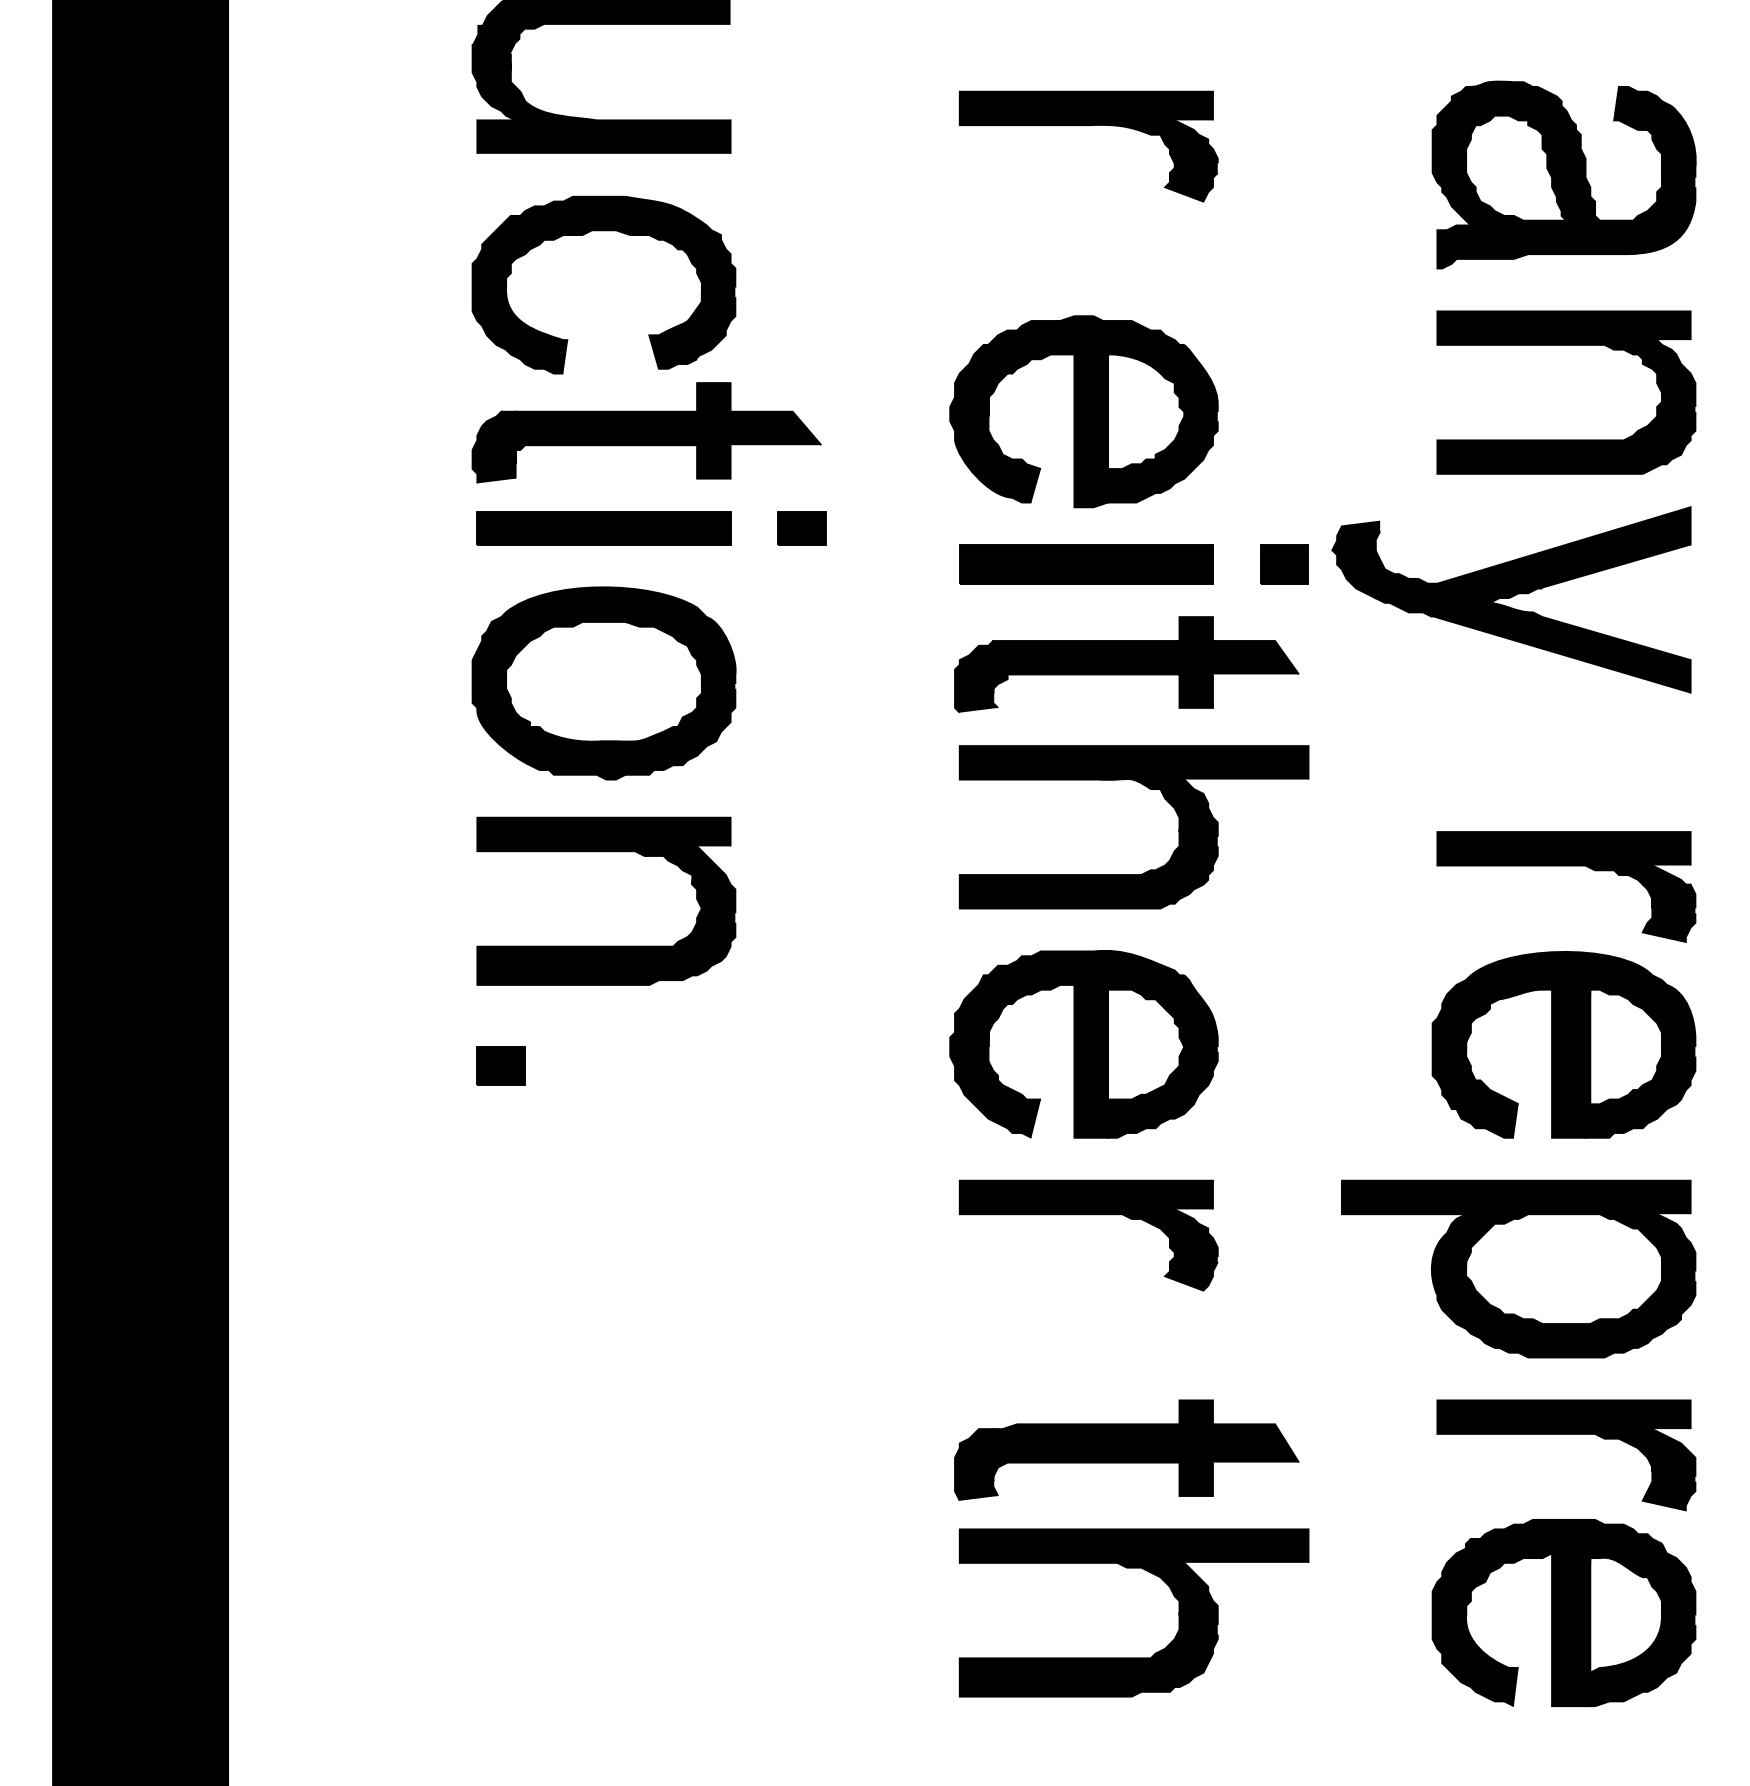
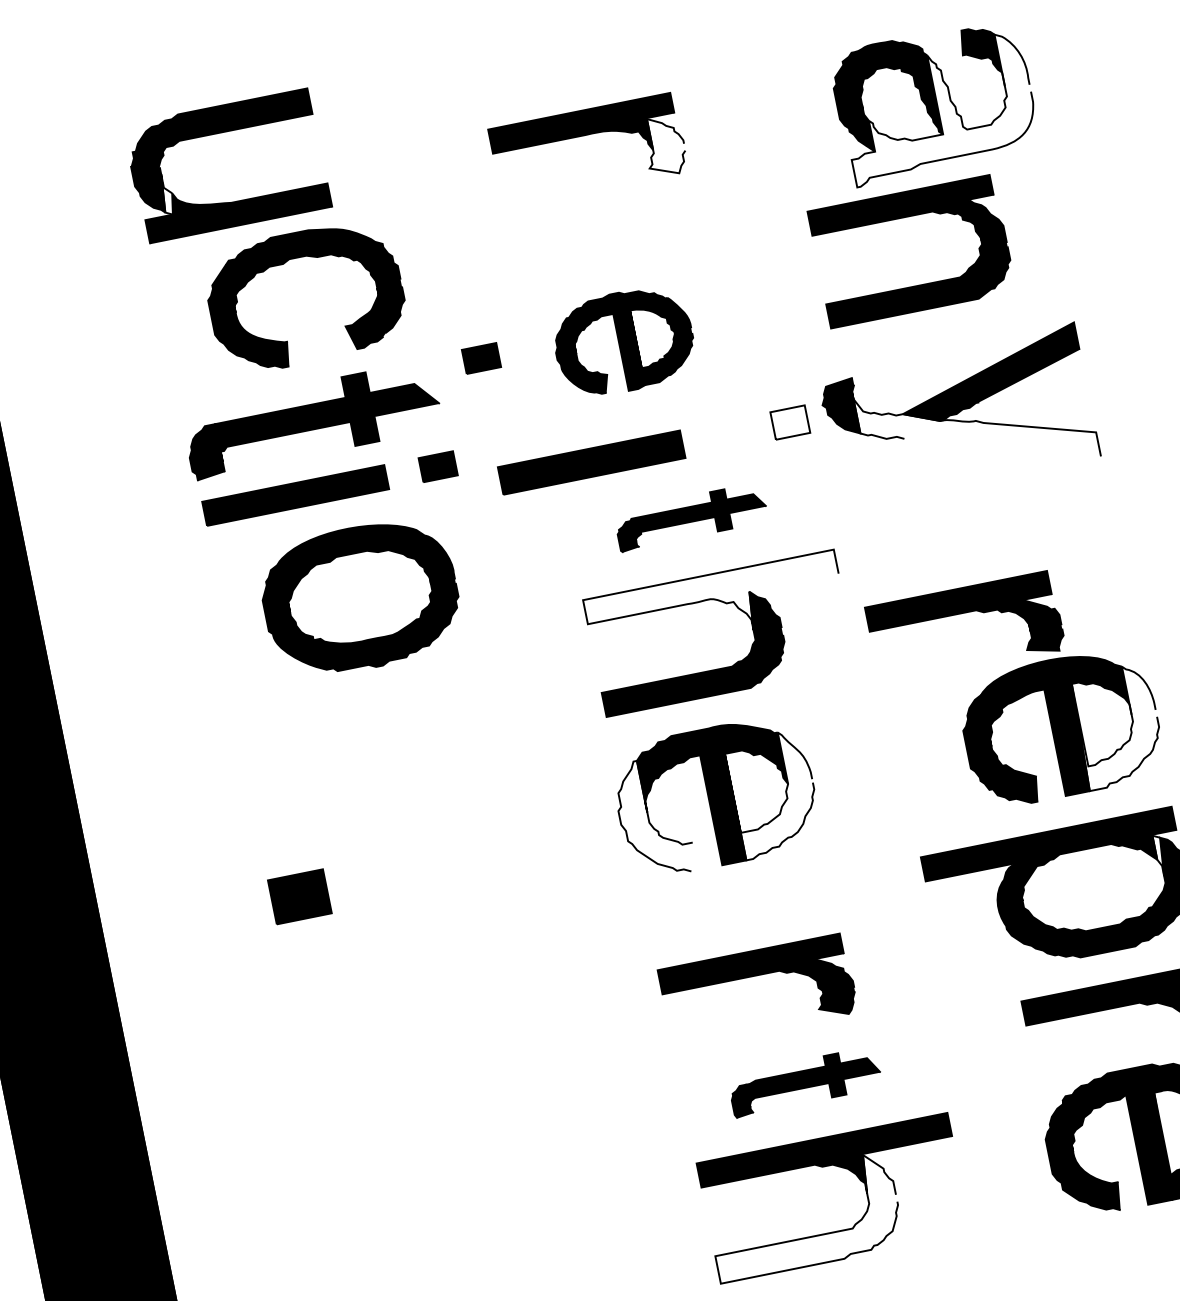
fill: (513, 91) -> (167, 194), removed
fill: (1191, 160) -> (664, 145), removed
fill: (1566, 184) -> (937, 108), removed
part: (584, 235) -> (284, 264), moved
part: (1566, 345) -> (905, 217), moved
part: (888, 395) -> (480, 358), added
part: (1083, 411) -> (623, 341), size x0.7
part: (1086, 564) -> (591, 462), moved
fill: (1284, 564) -> (790, 422), removed
fill: (1532, 616) -> (976, 423), removed
part: (1126, 664) -> (691, 517), size x0.6
part: (603, 683) -> (360, 598), moved
fill: (1133, 789) -> (714, 606), removed
part: (1566, 866) -> (962, 613), moved
part: (606, 945) -> (357, 794), removed
fill: (995, 1056) -> (653, 818), removed
fill: (1162, 1056) -> (773, 794), removed
fill: (1640, 1058) -> (1117, 726), removed
part: (500, 1065) -> (299, 896), size x1.6
part: (1088, 1215) -> (755, 976), moved
fill: (1661, 1242) -> (1159, 855), removed
part: (1126, 1449) -> (804, 1081), size x0.6
fill: (1088, 1629) -> (803, 1216), removed

